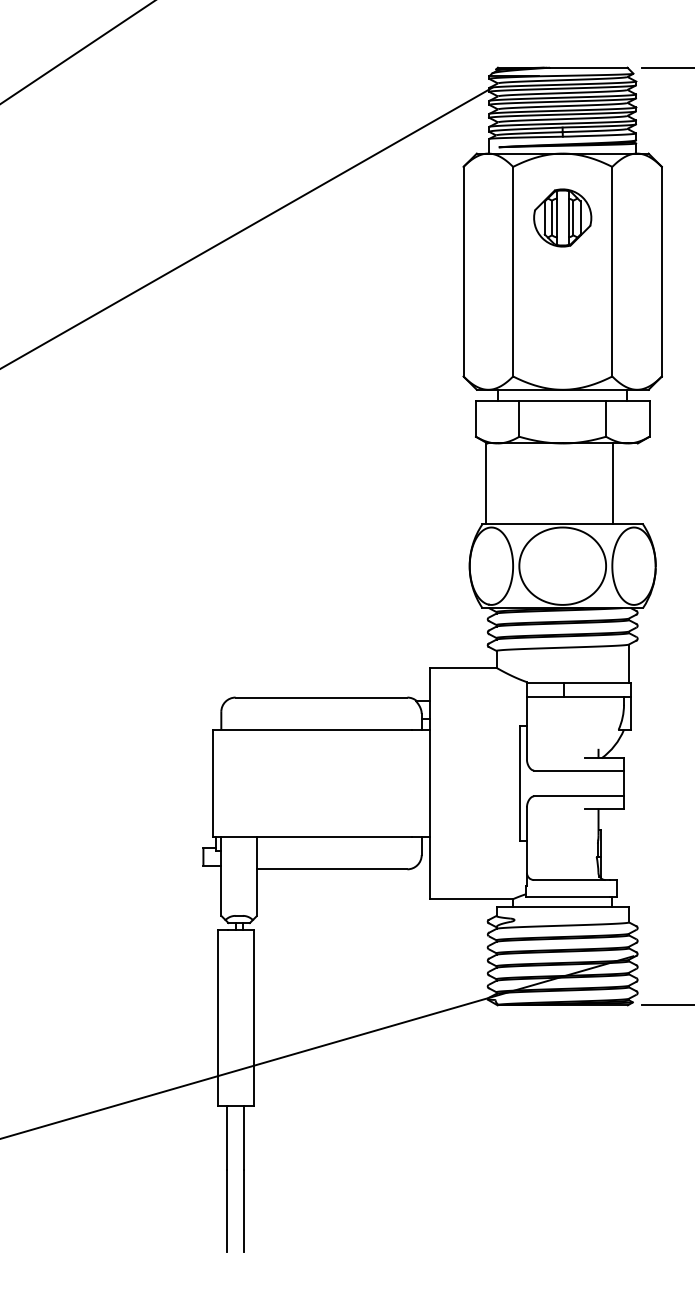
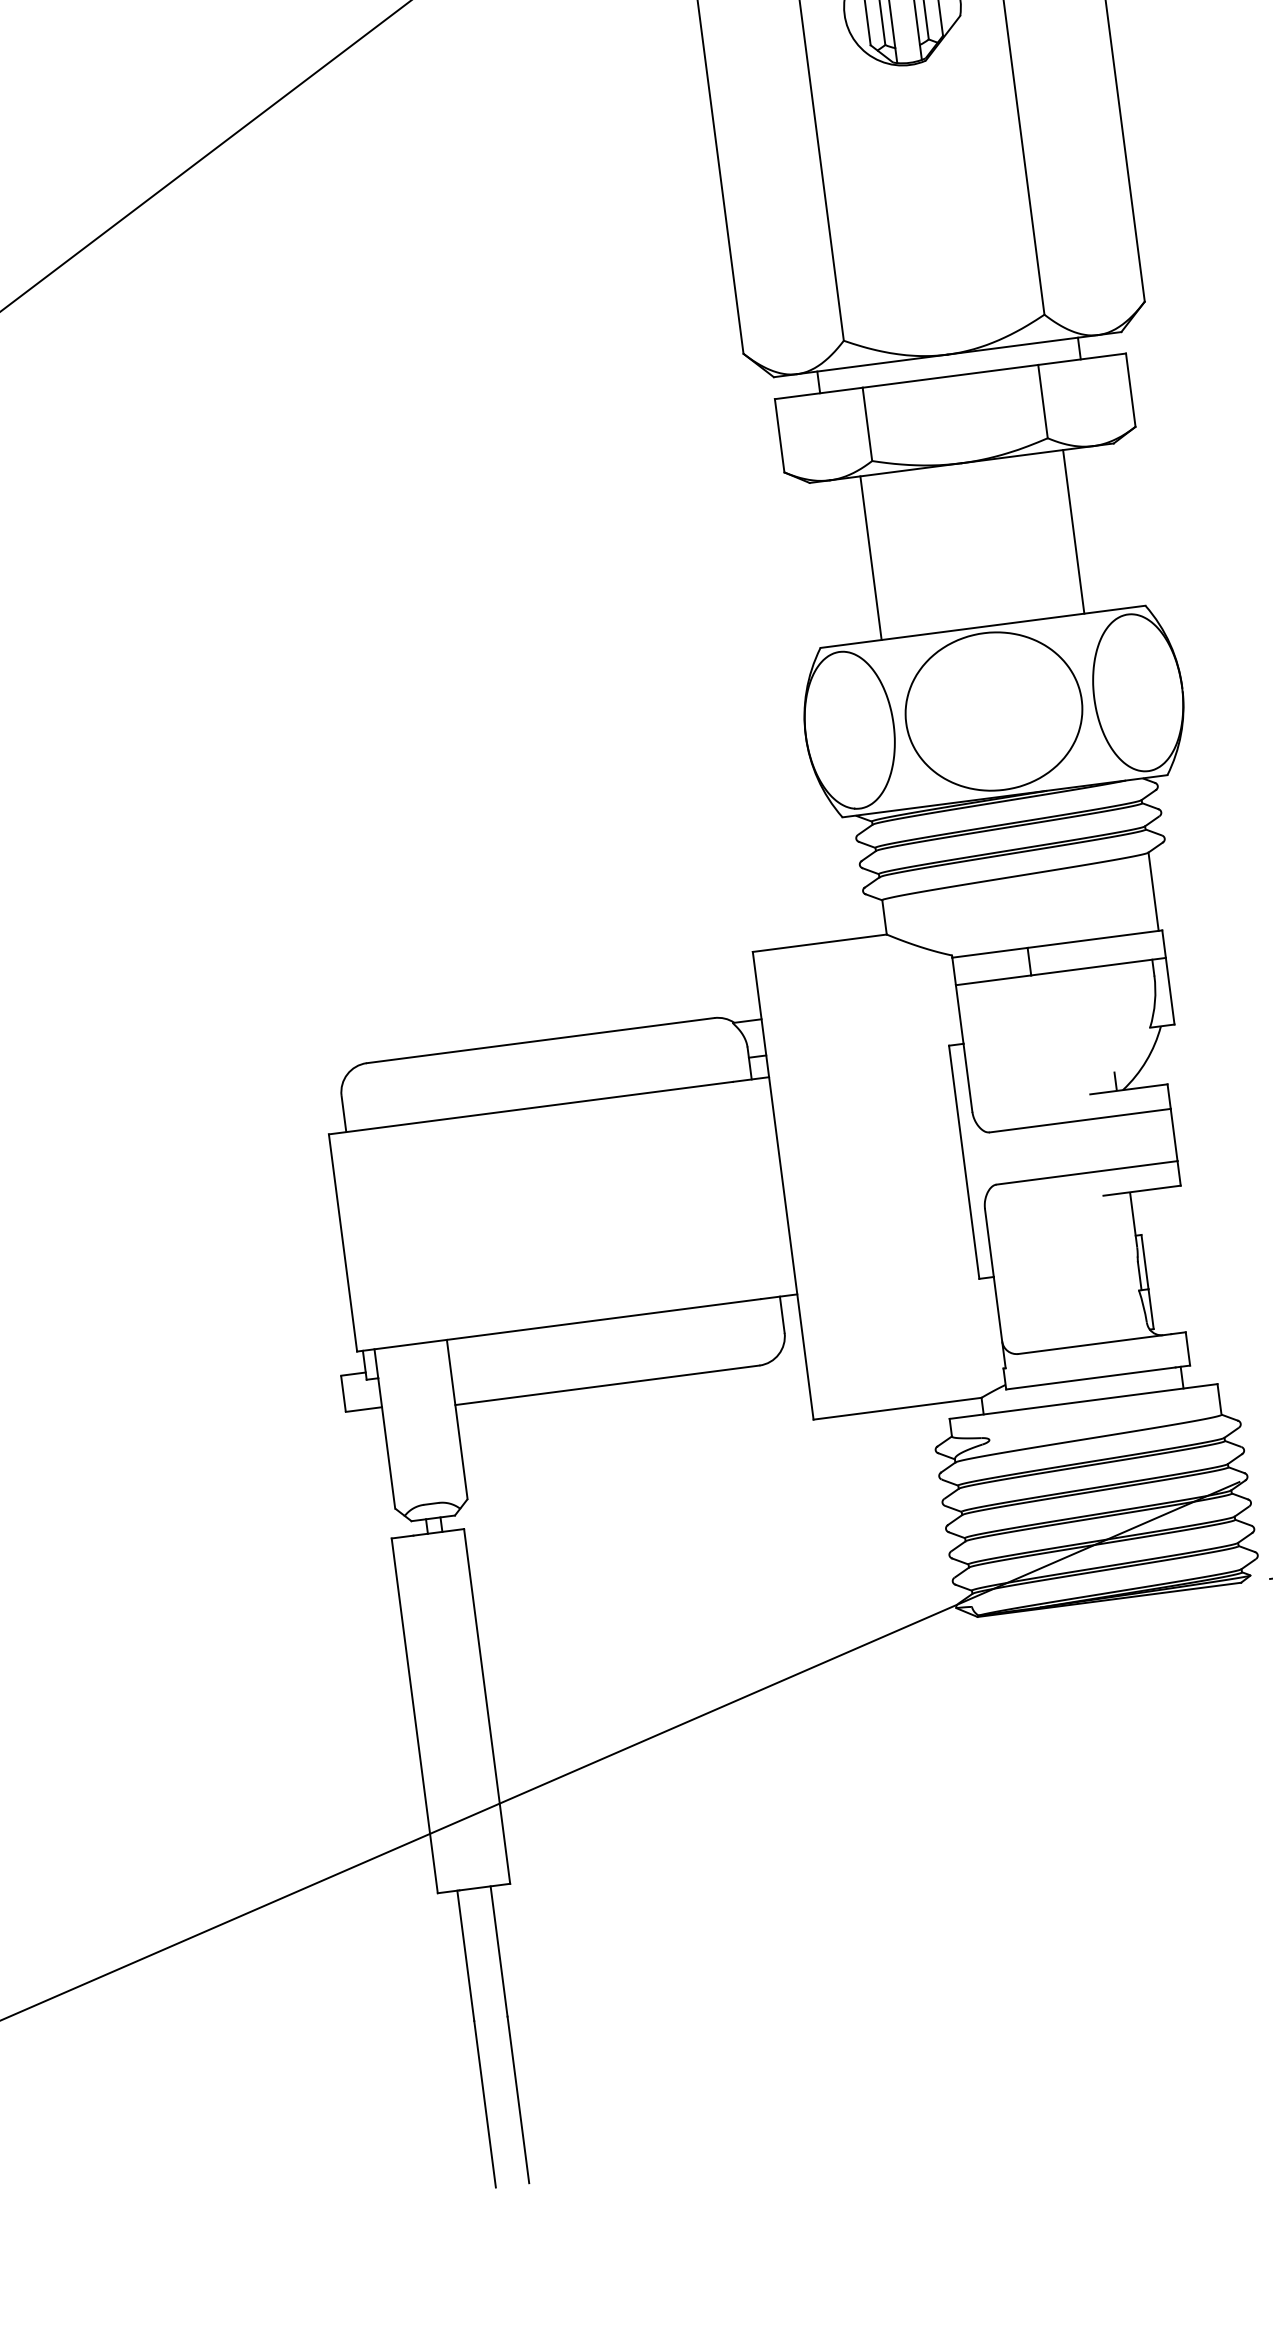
line: (485, 483) -> (870, 557), moved

